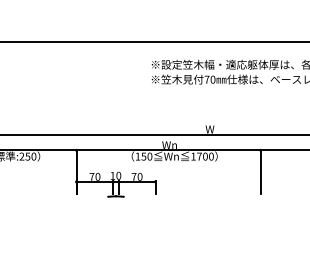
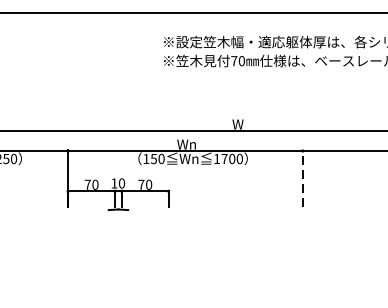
line: (260, 171) -> (302, 177), solid -> dashed

